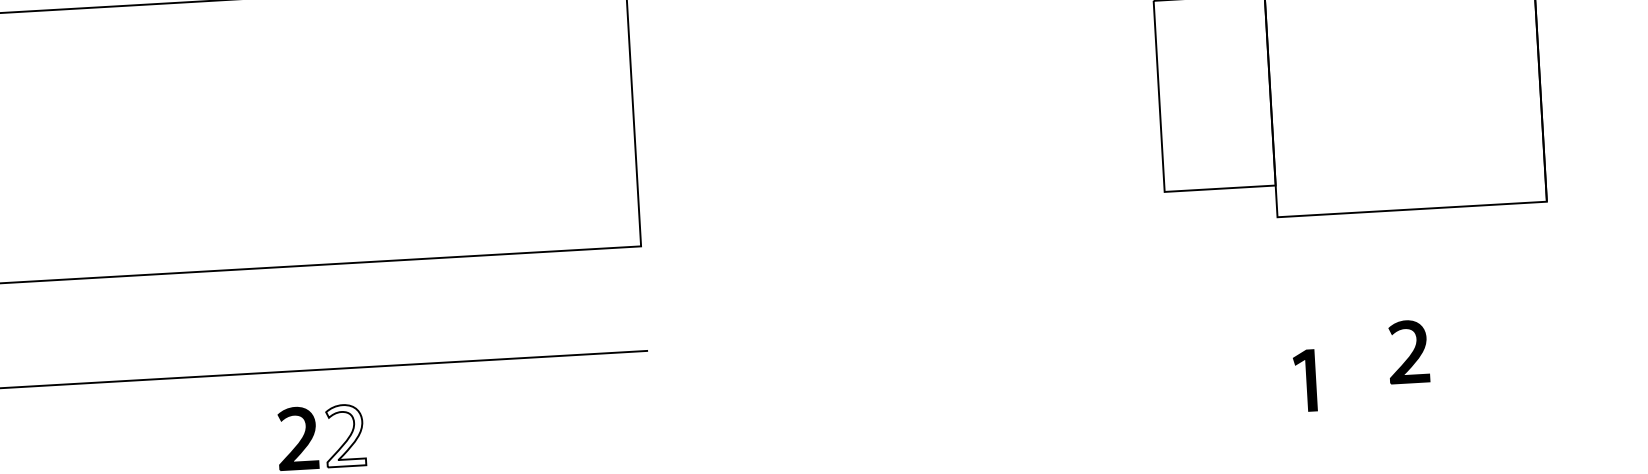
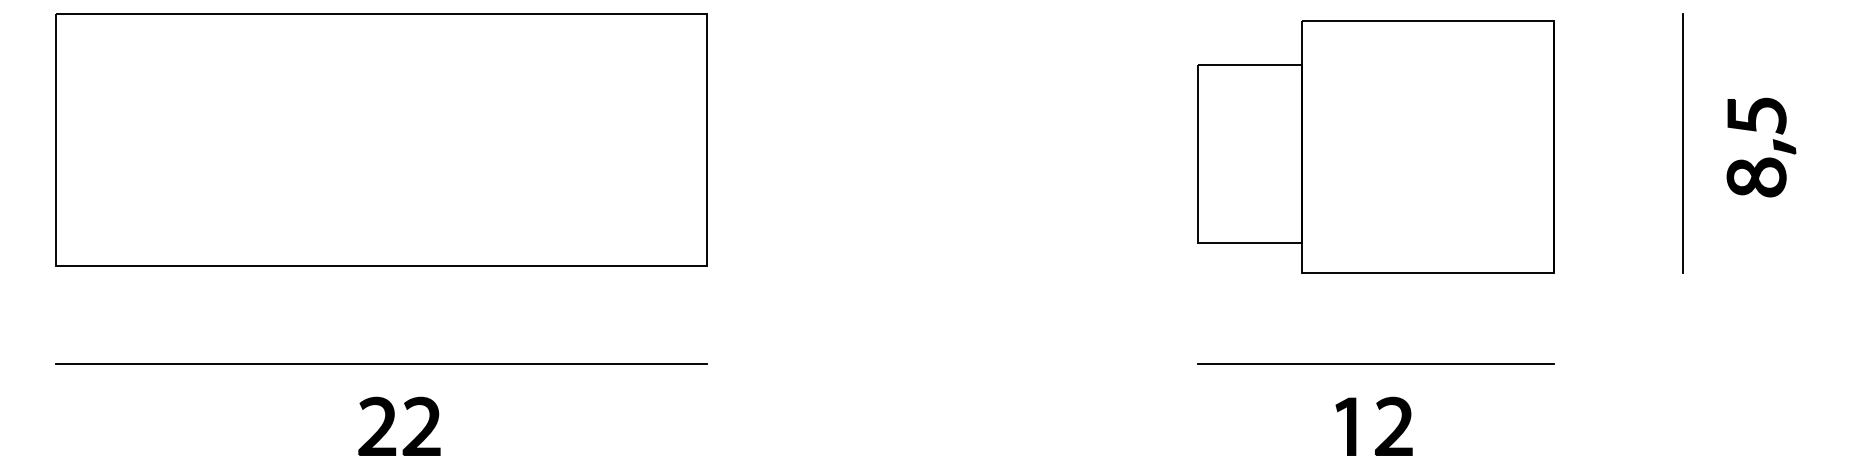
line: (1361, 309) -> (1375, 363), added
part: (1408, 350) -> (1393, 425), moved
part: (1304, 380) -> (1345, 426), moved
fill: (345, 434) -> (421, 425), added

